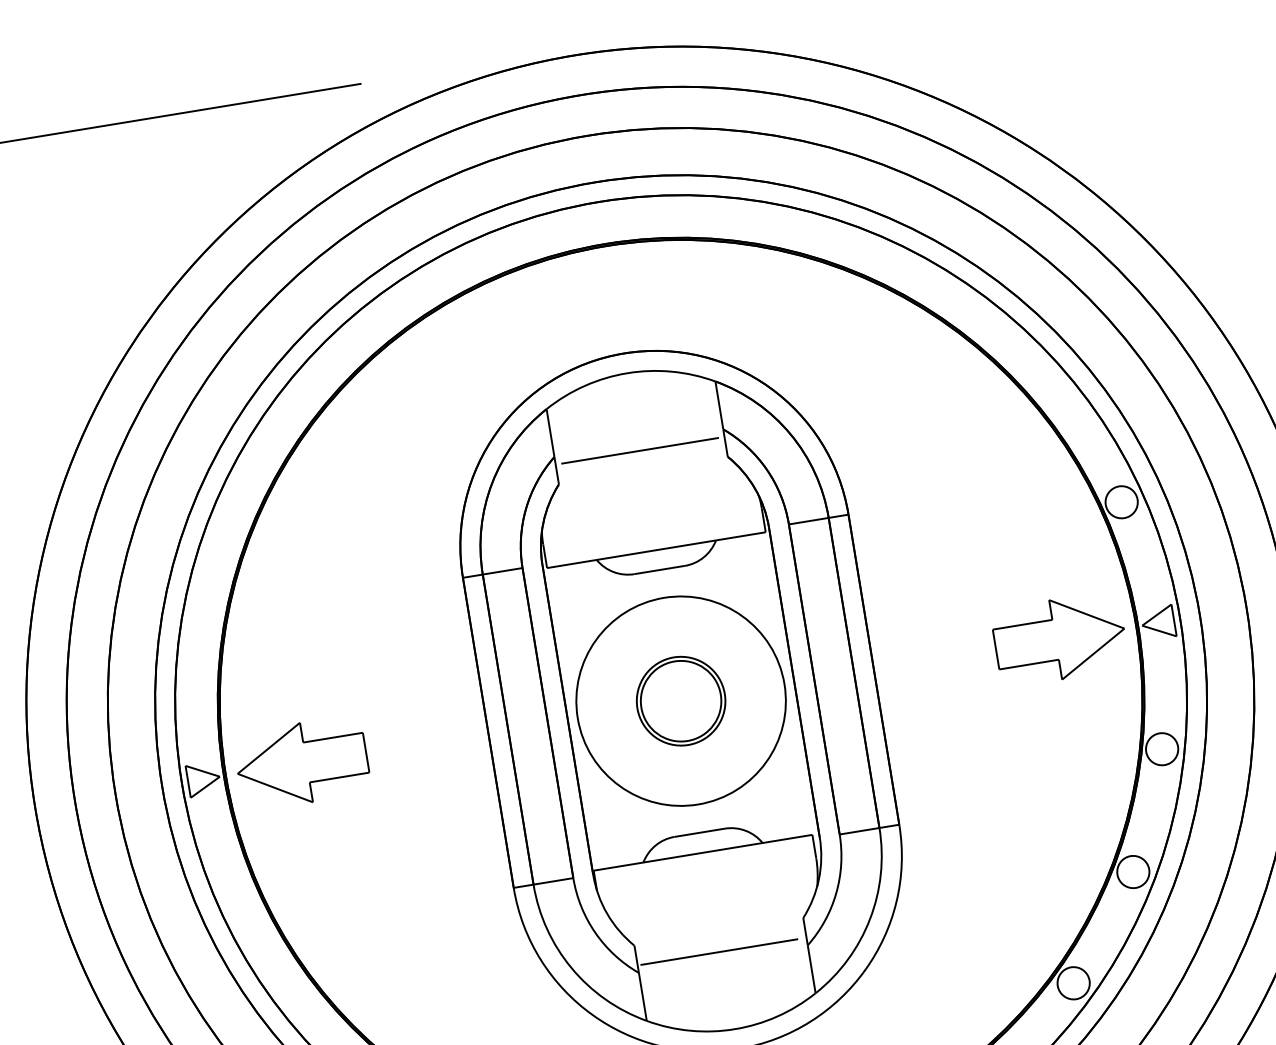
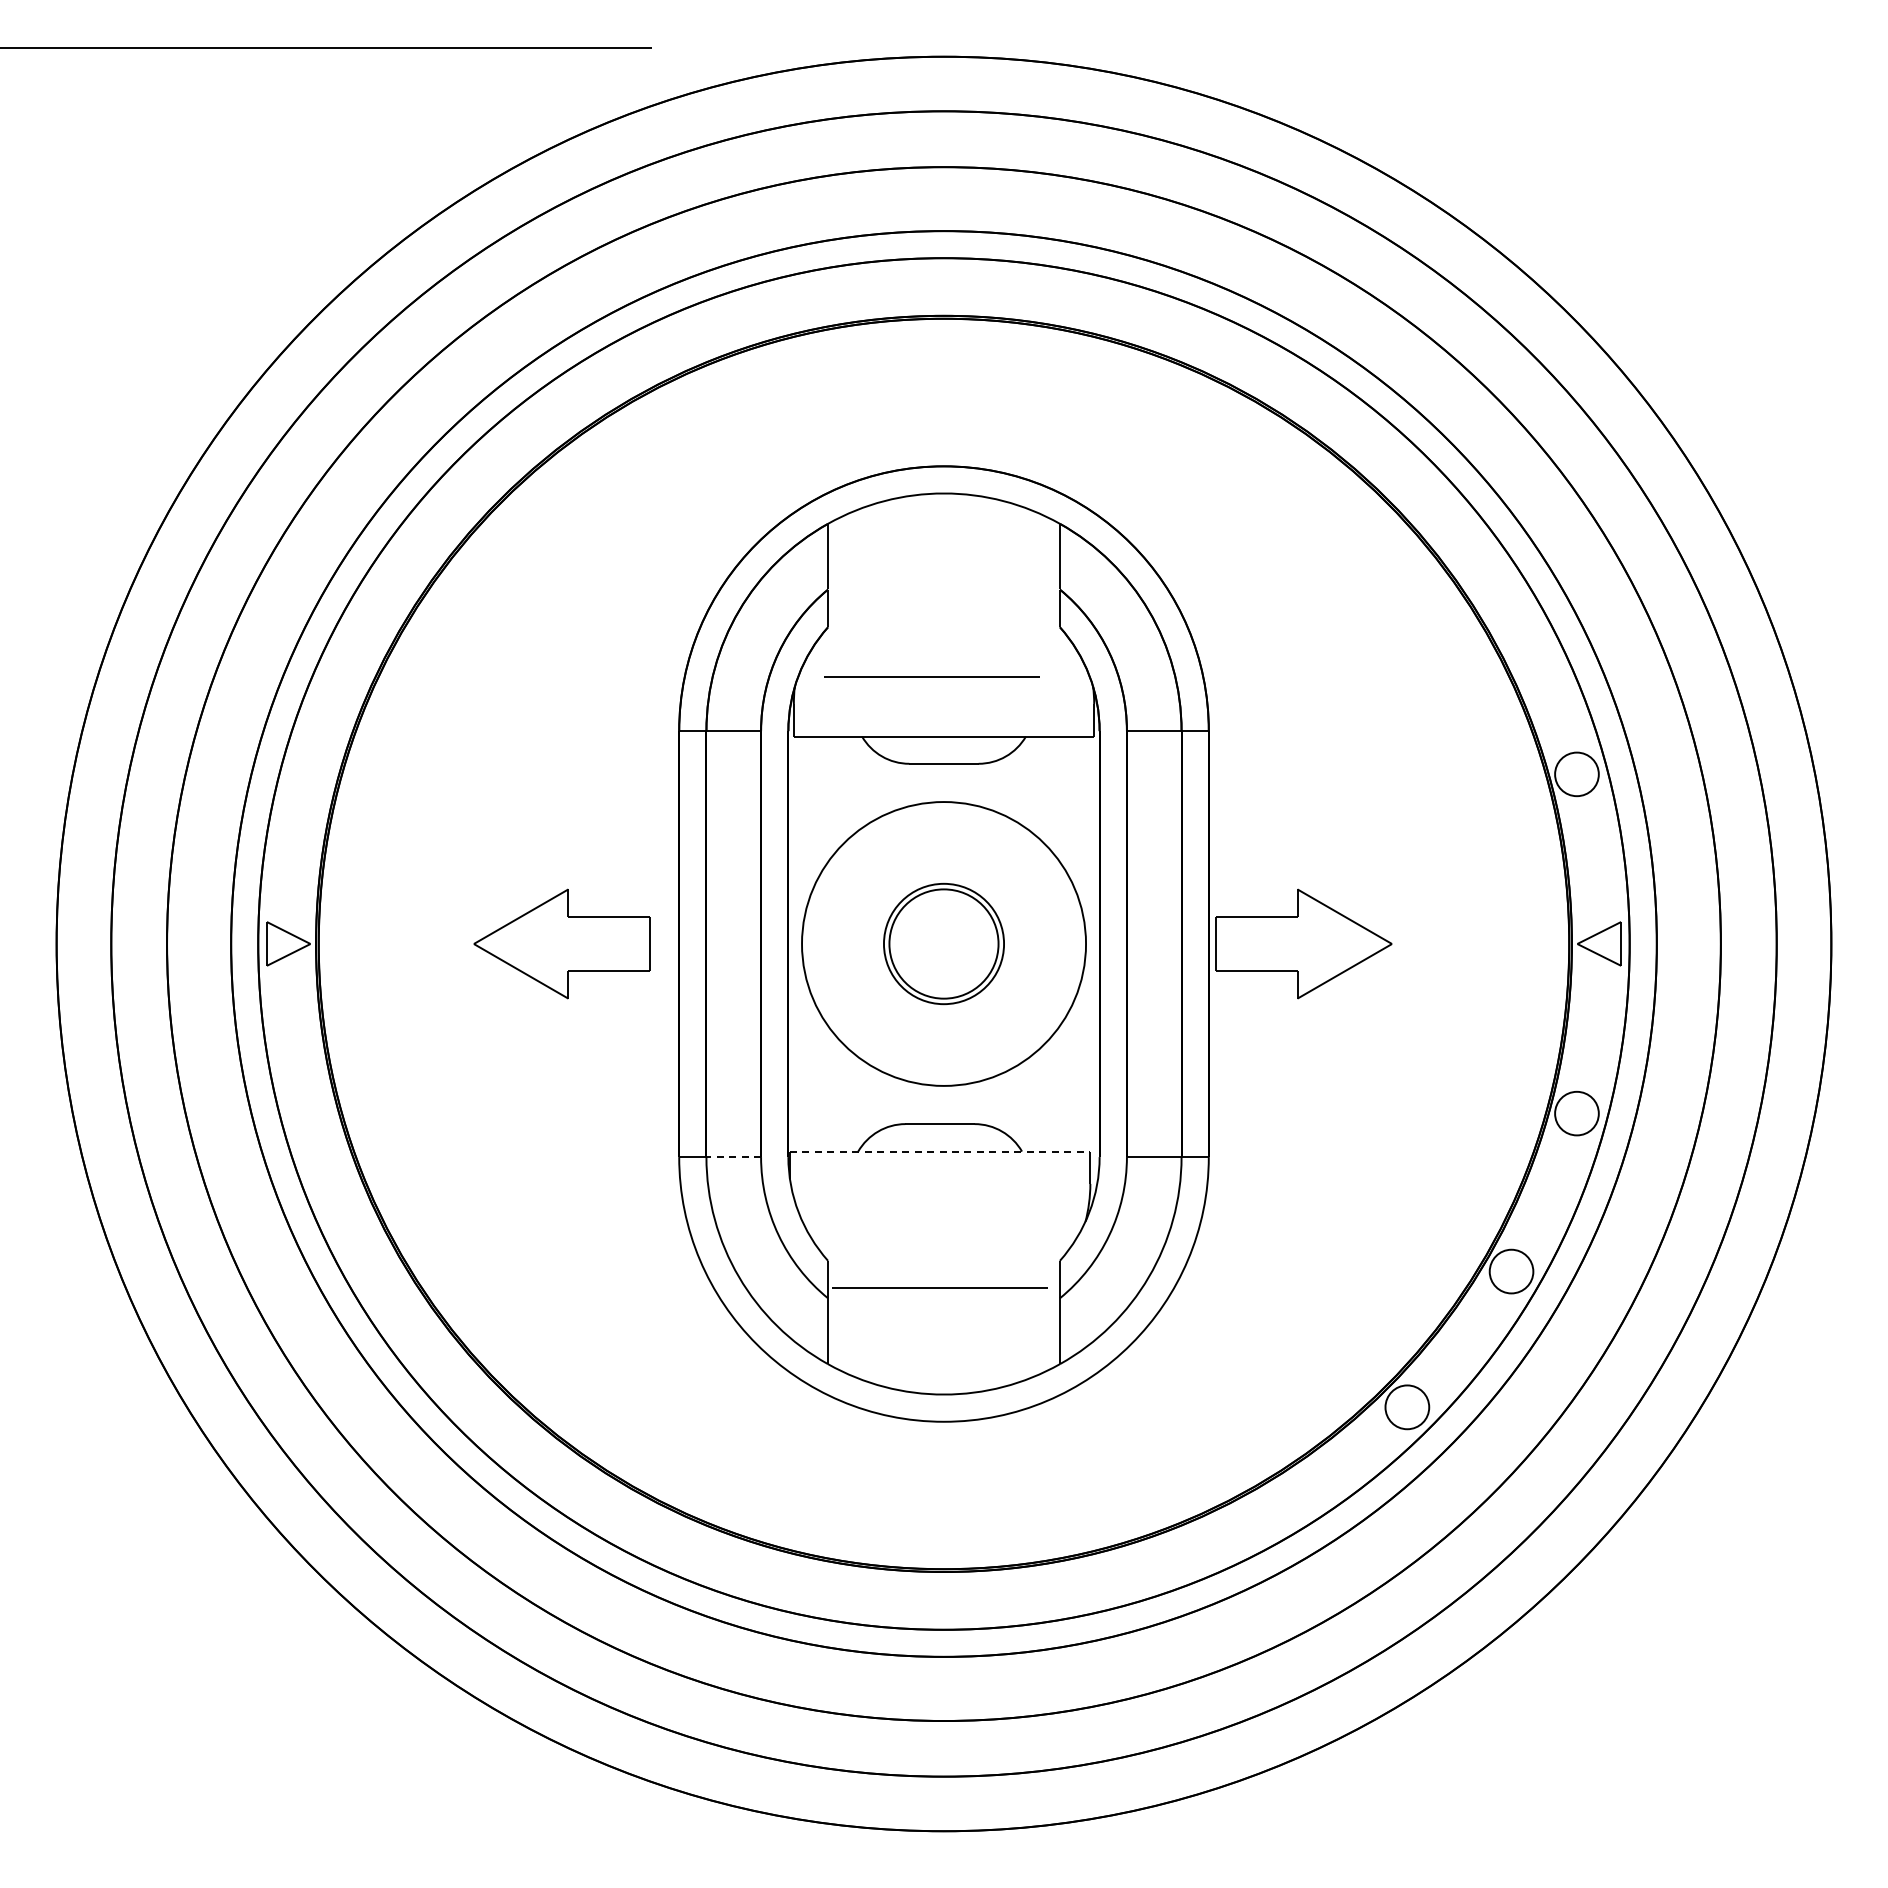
line: (639, 450) -> (931, 676), moved
part: (1059, 638) -> (1303, 943), moved
part: (301, 763) -> (561, 943), moved
line: (703, 852) -> (940, 1151), solid -> dashed
line: (553, 881) -> (733, 1157), solid -> dashed

